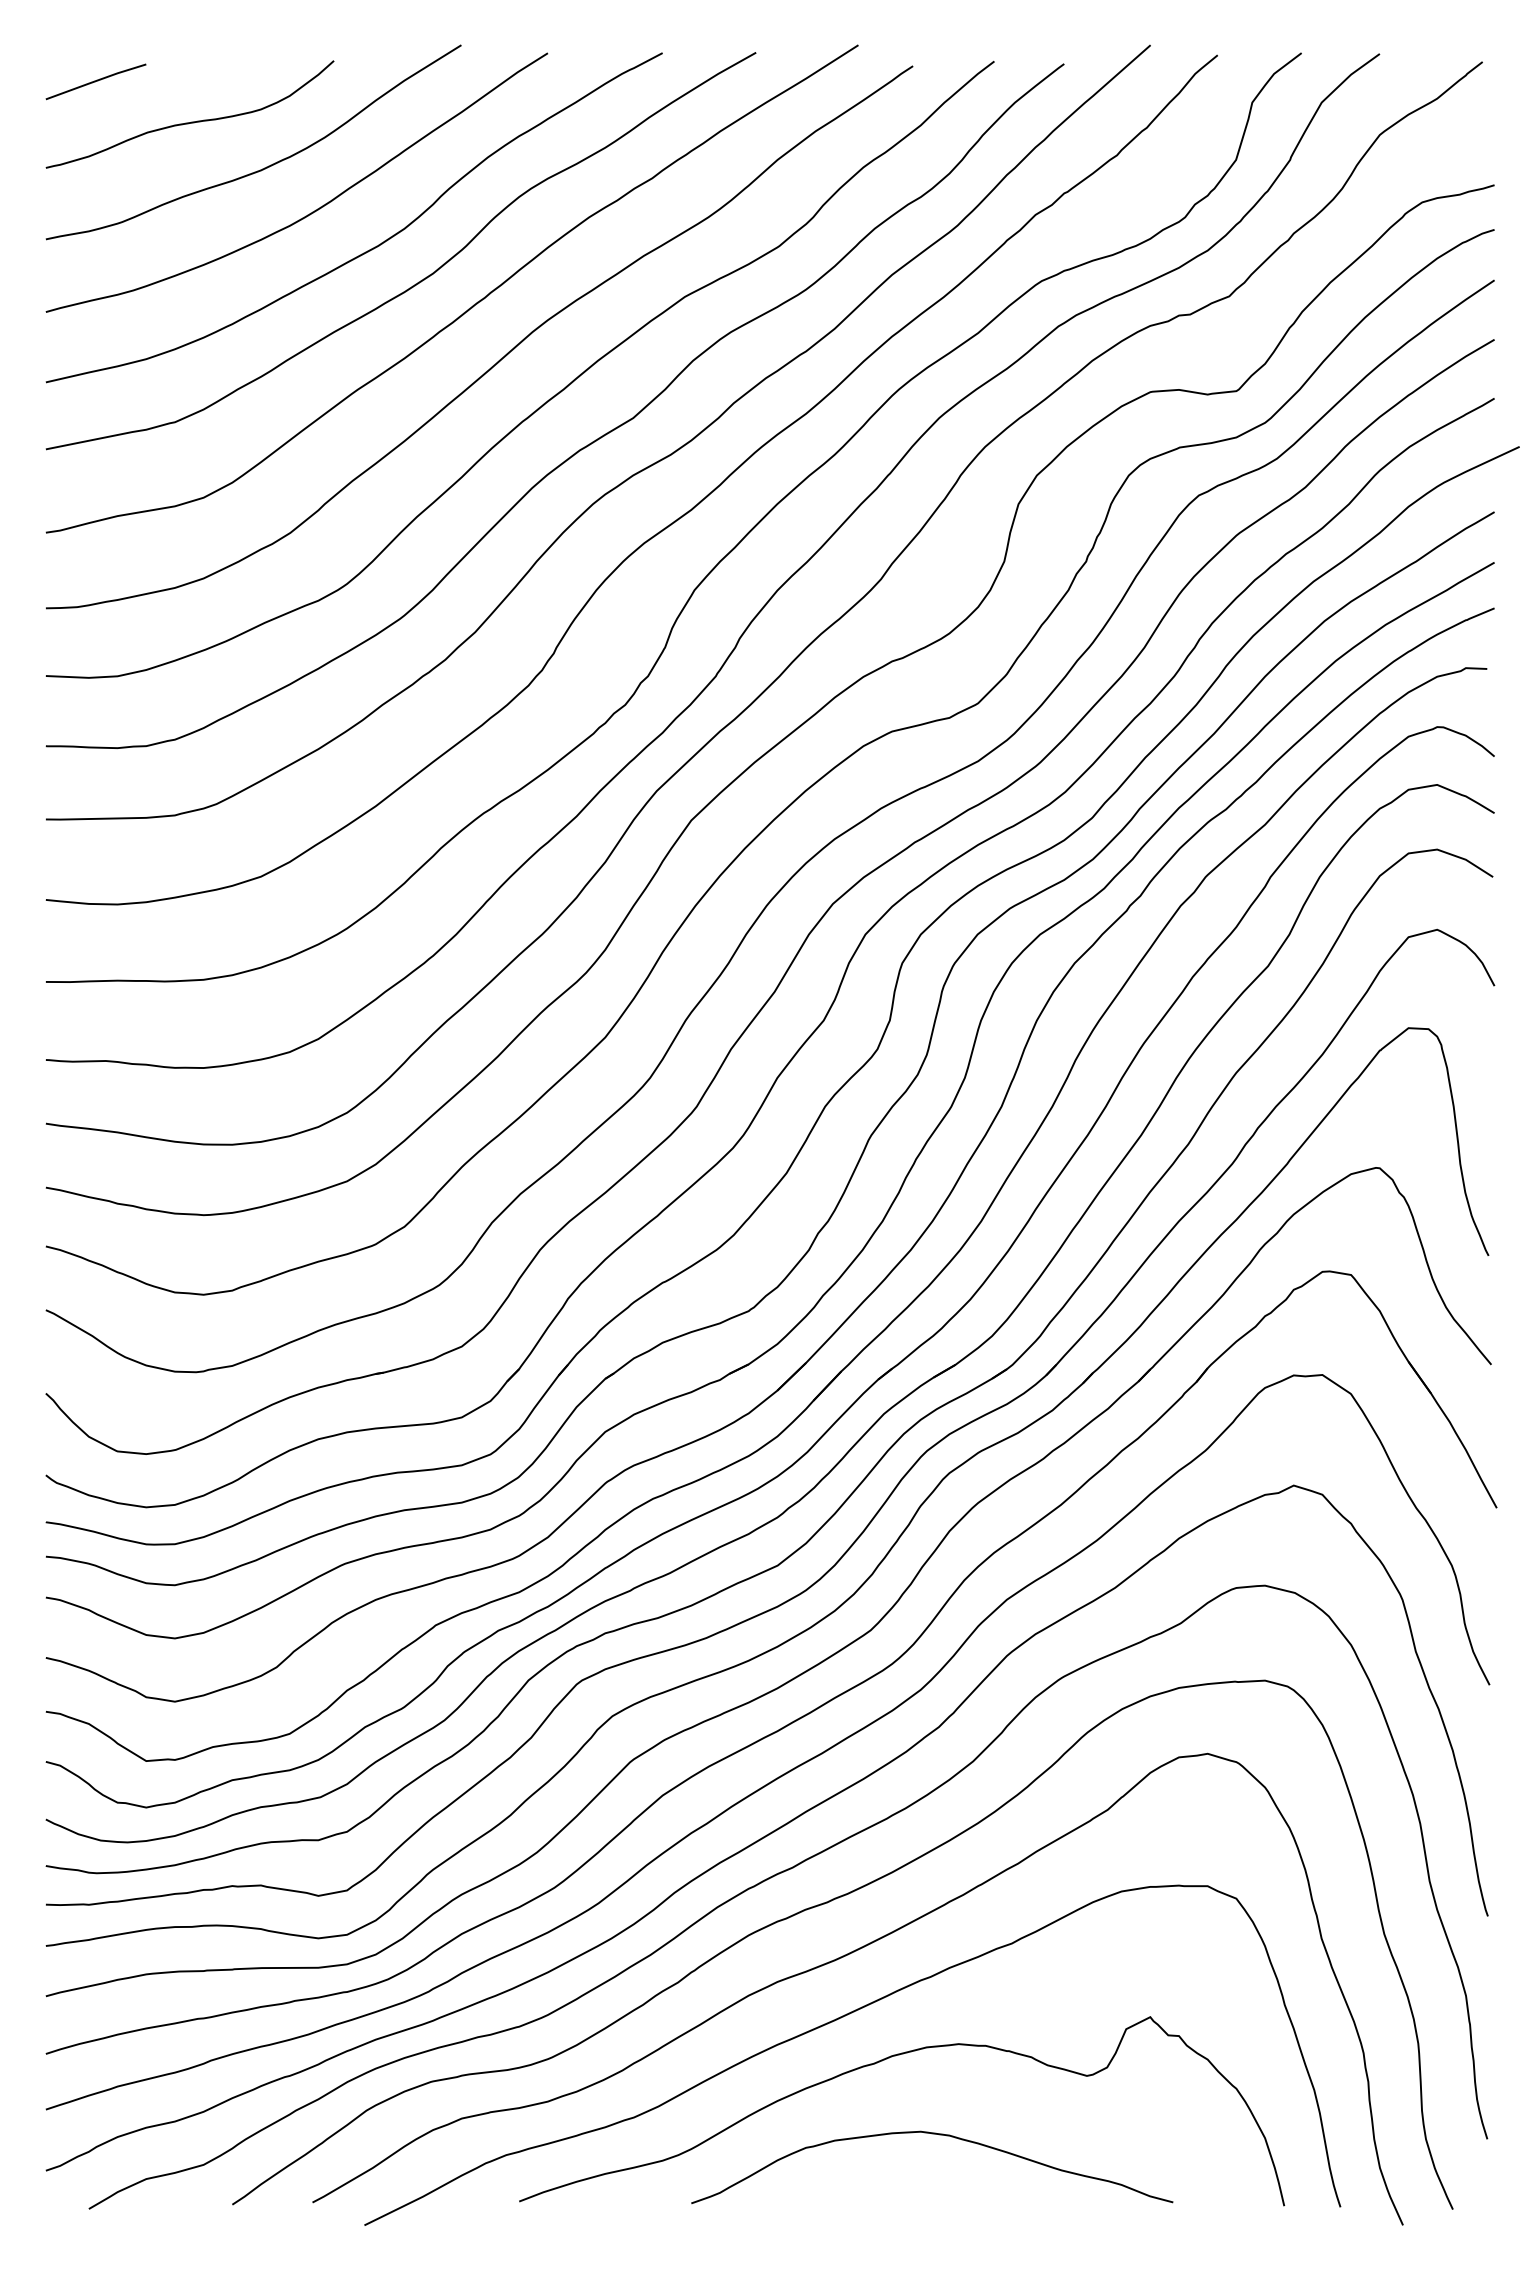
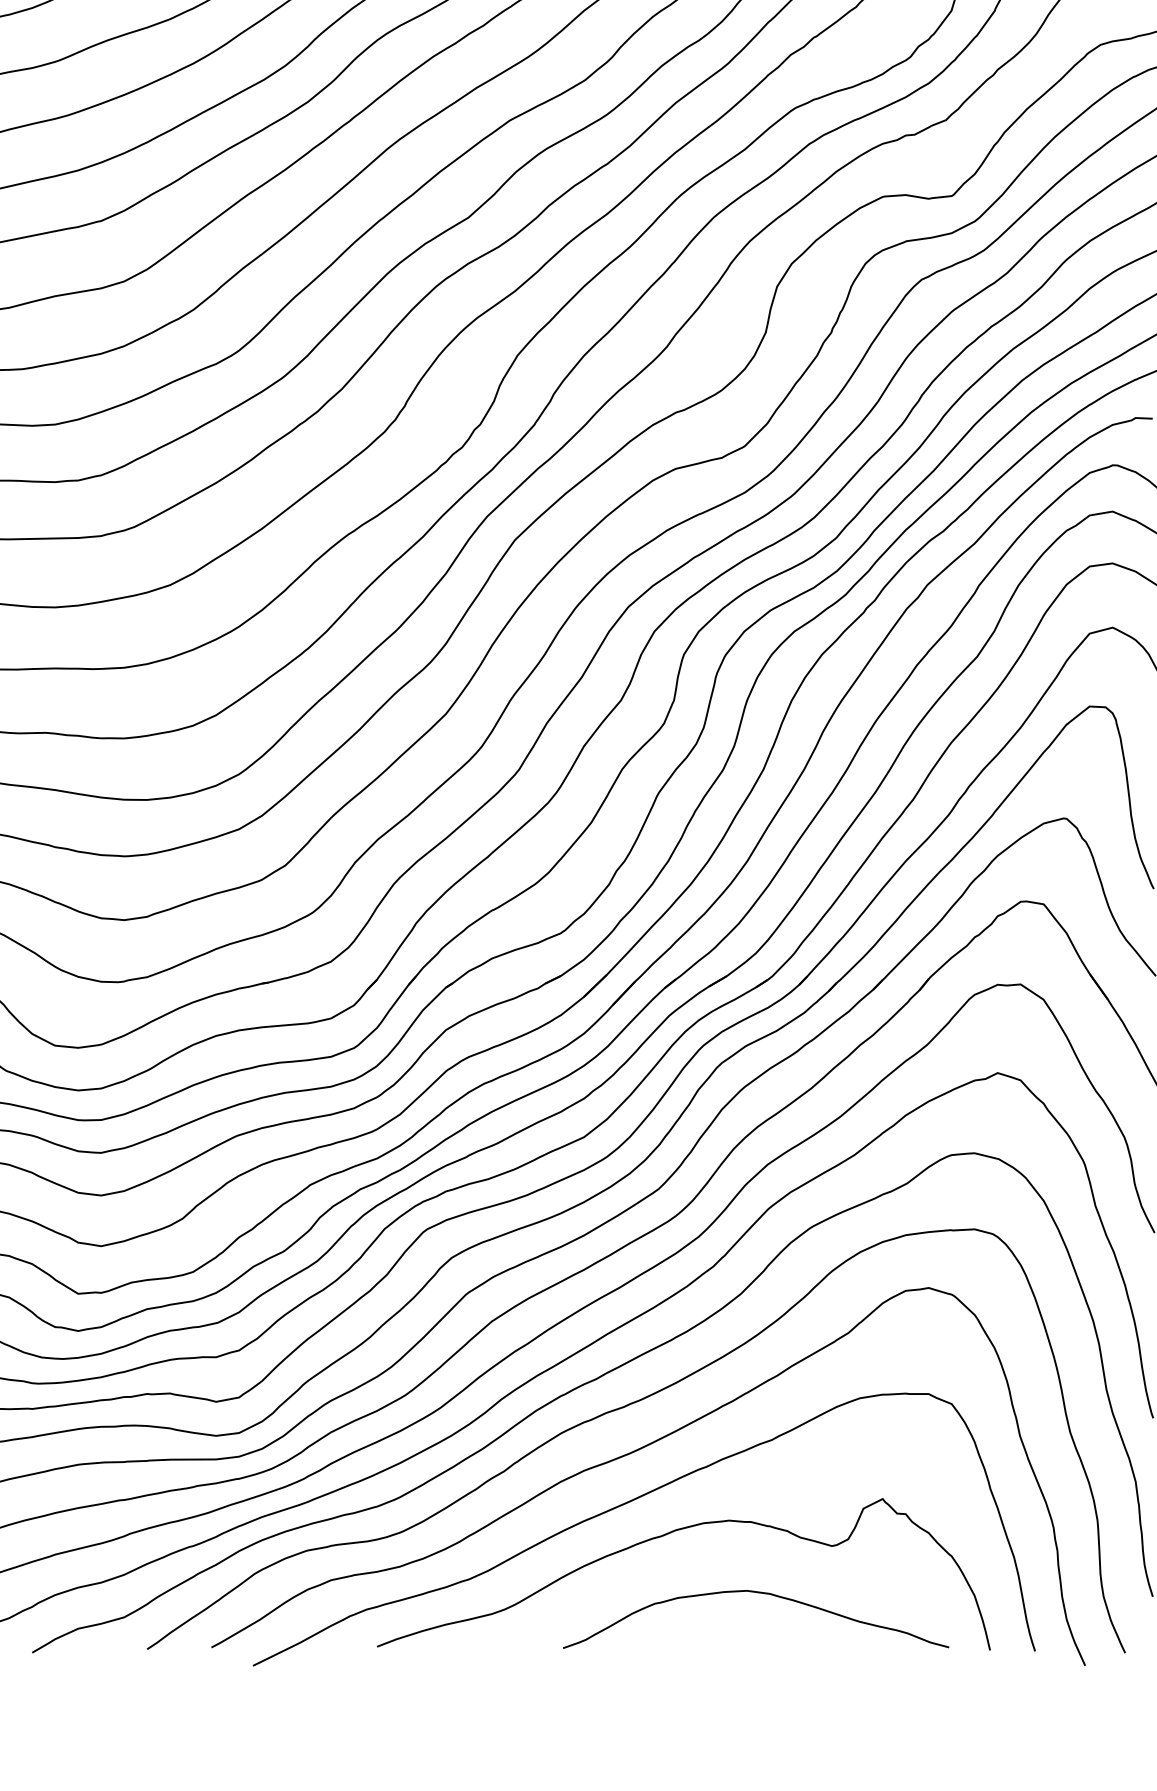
curve: (939, 2135) -> (761, 1593), moved

